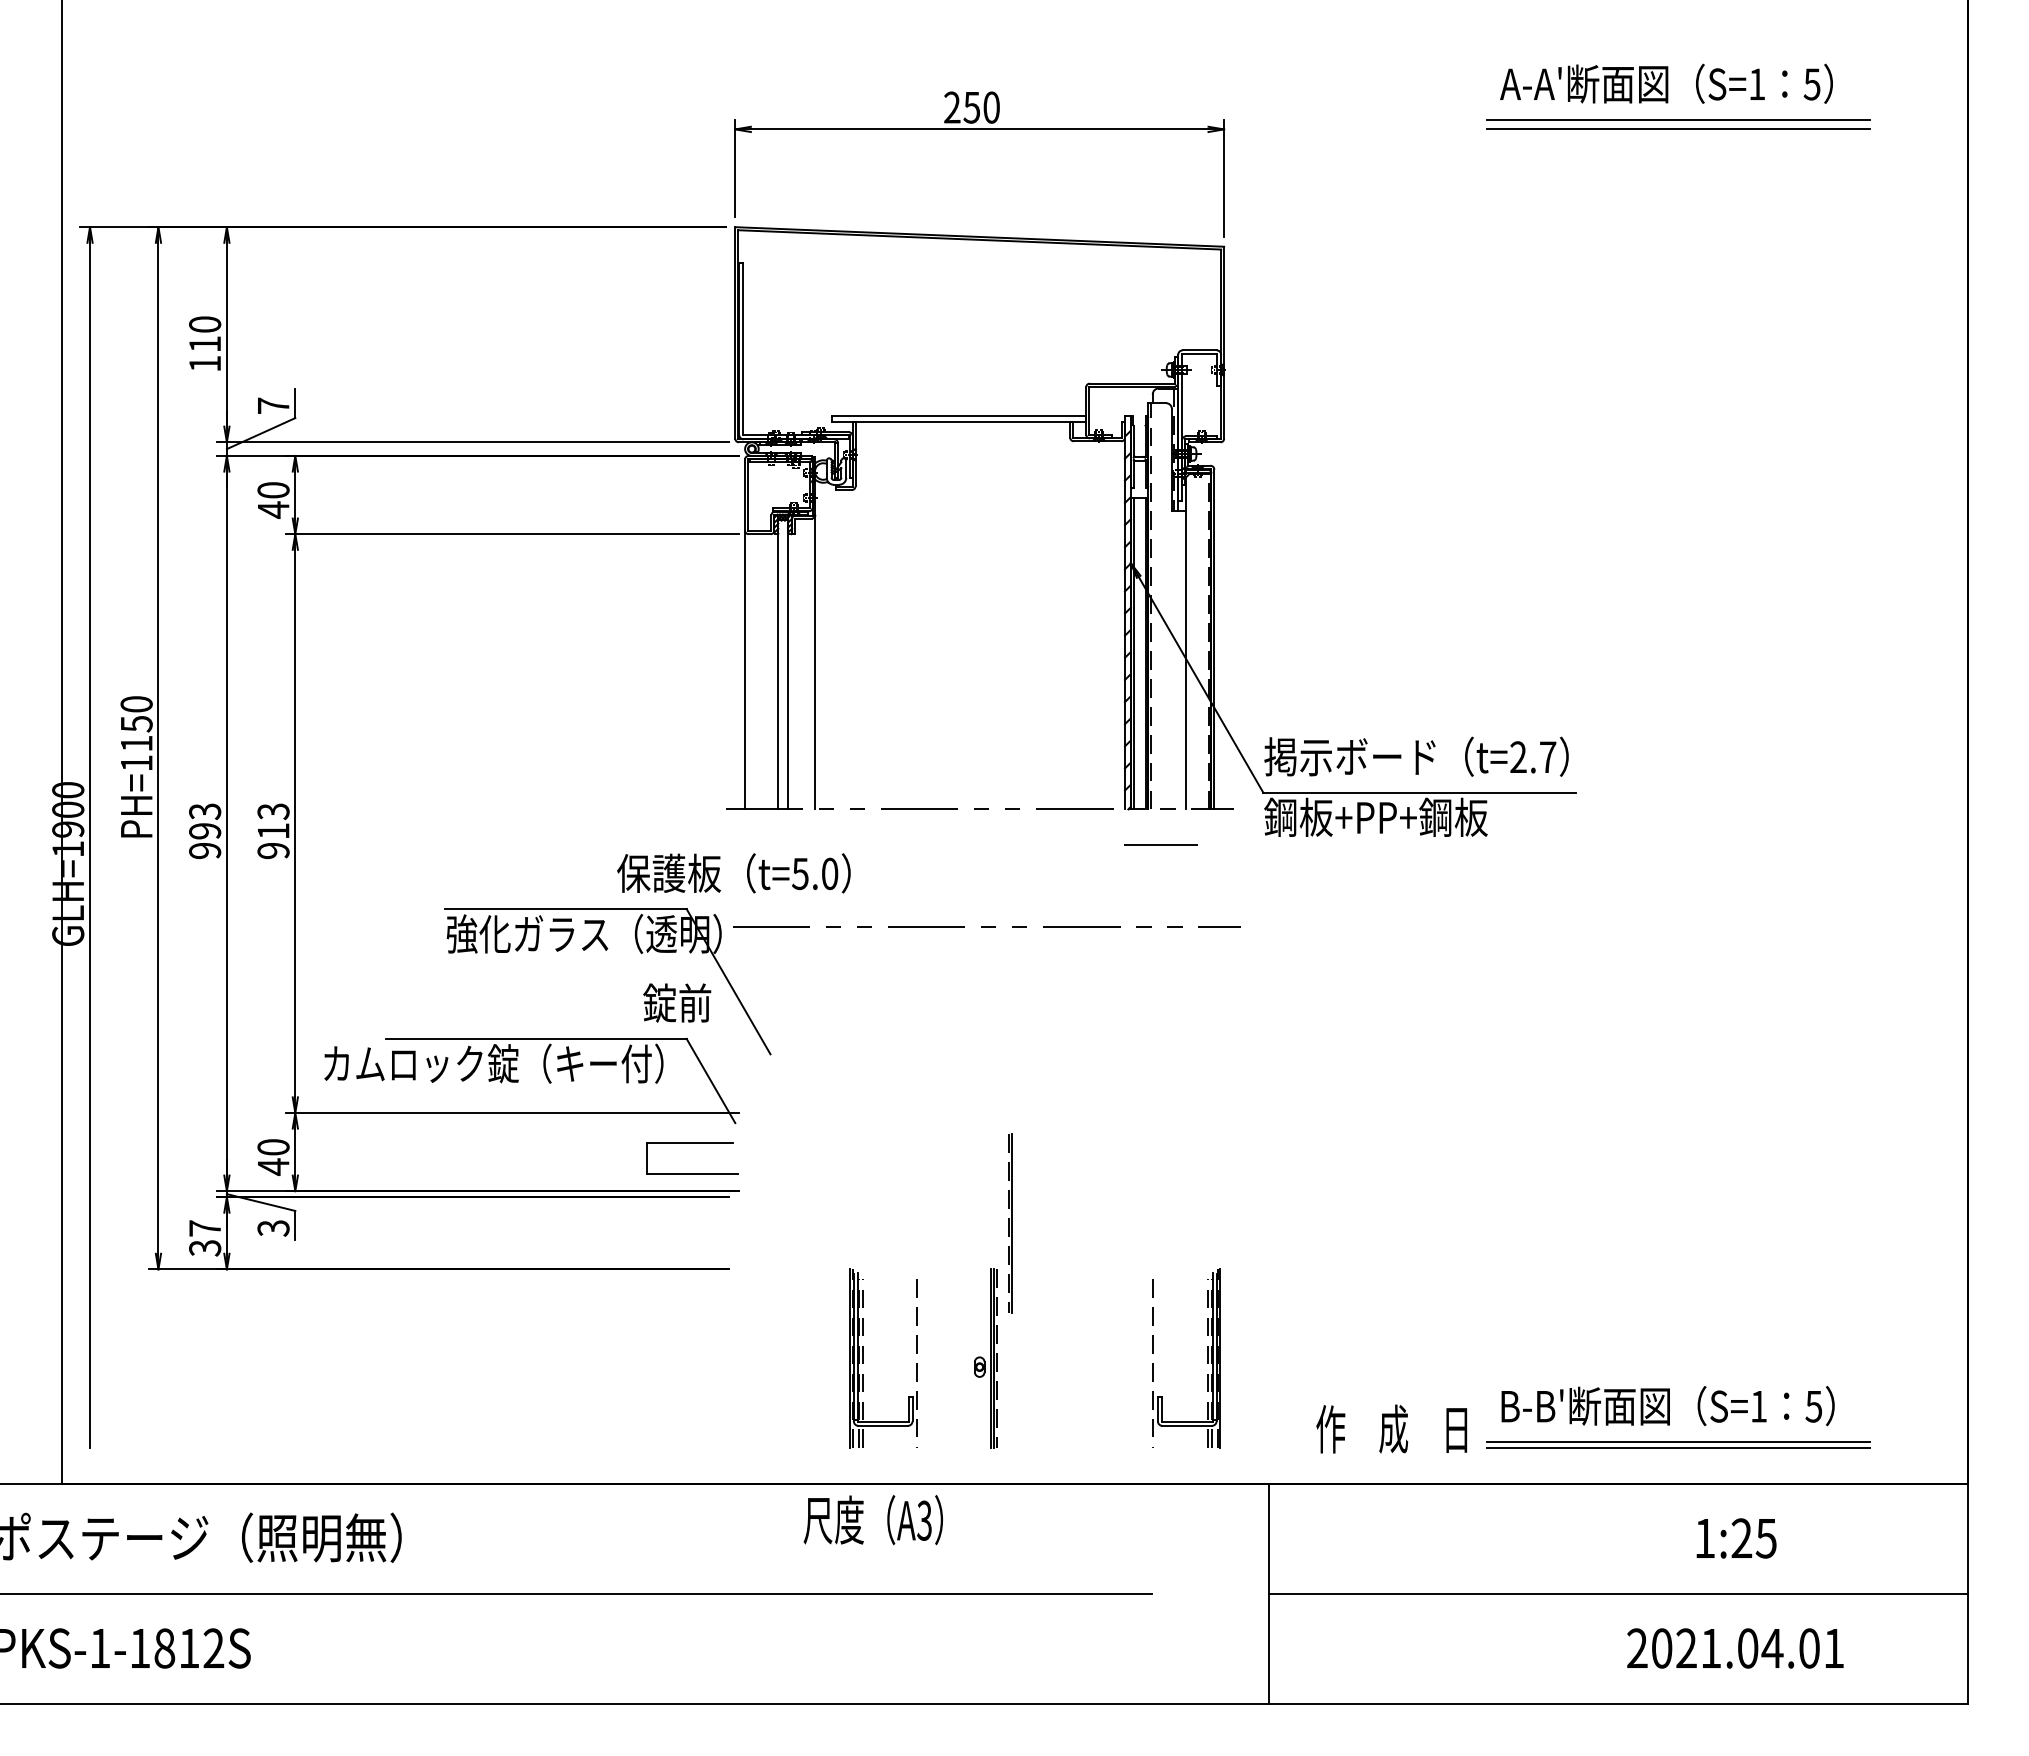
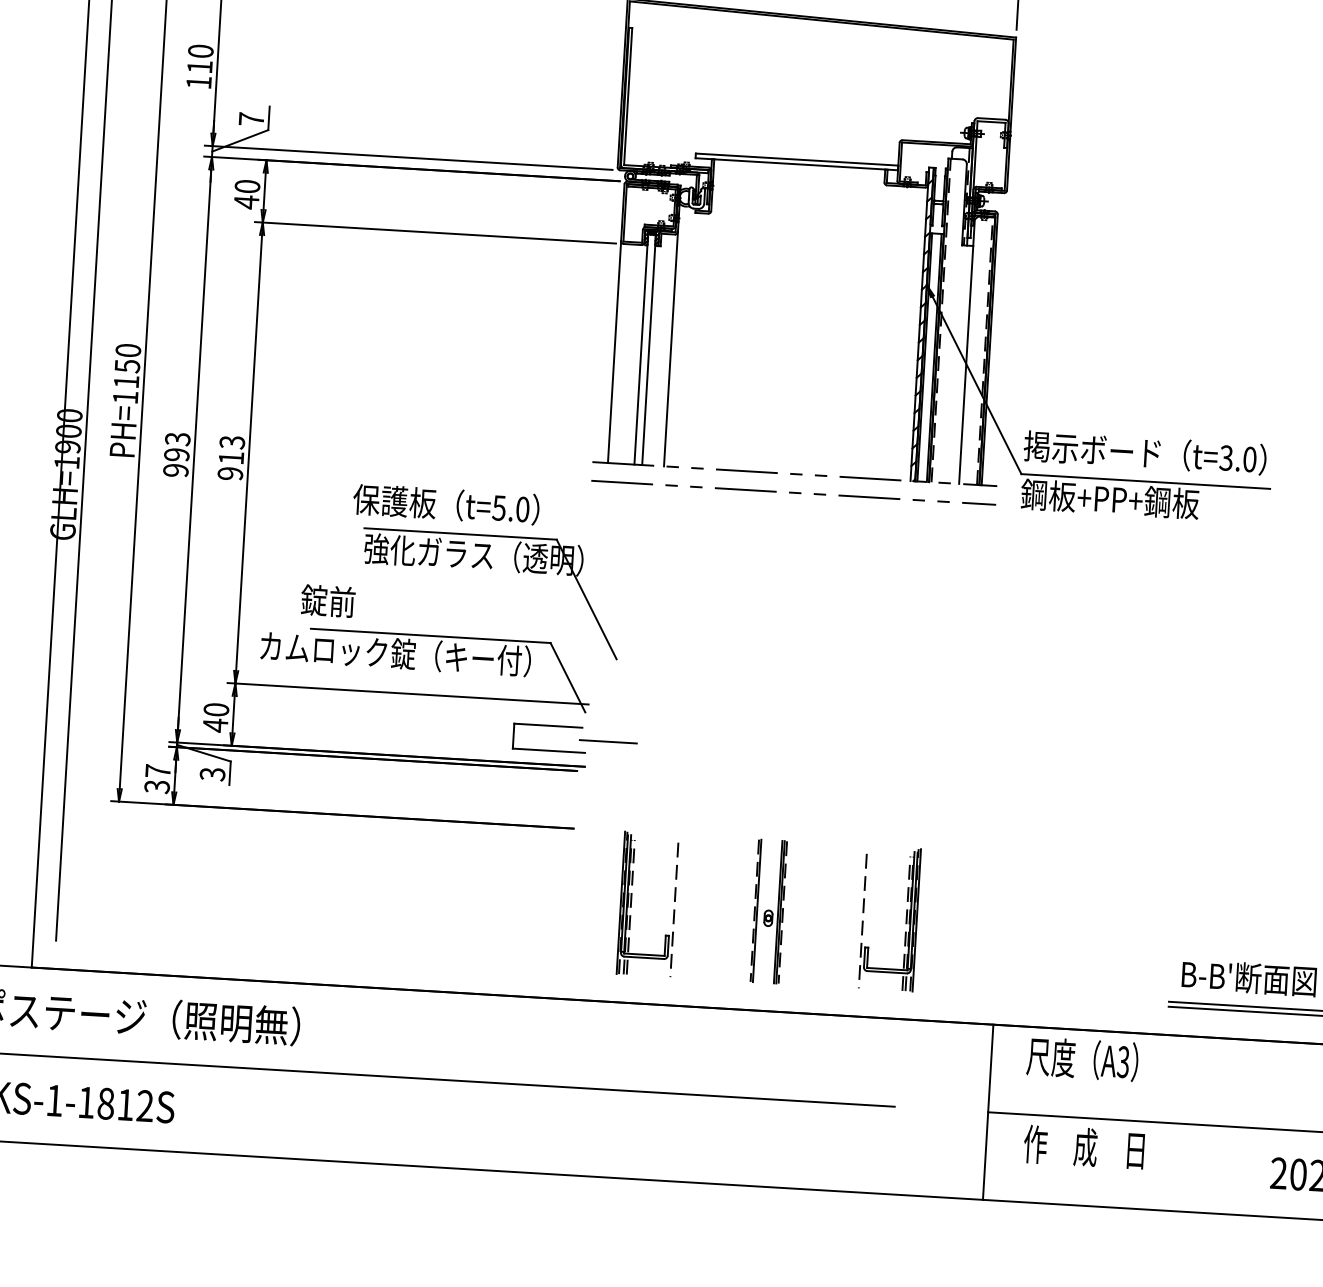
text: (1533, 757) -> (1238, 458), t=2.7 -> t=3.0
line: (1160, 844) -> (607, 741), moved
text: (733, 873) -> (445, 504), moved
line: (986, 926) -> (793, 492), moved
text: (677, 1002) -> (328, 600), moved
line: (1009, 1223) -> (755, 910), moved
part: (863, 1358) -> (631, 903), moved
part: (1207, 1358) -> (906, 919), moved
text: (1391, 1428) -> (1083, 1146), moved
text: (872, 1520) -> (1081, 1059), moved

